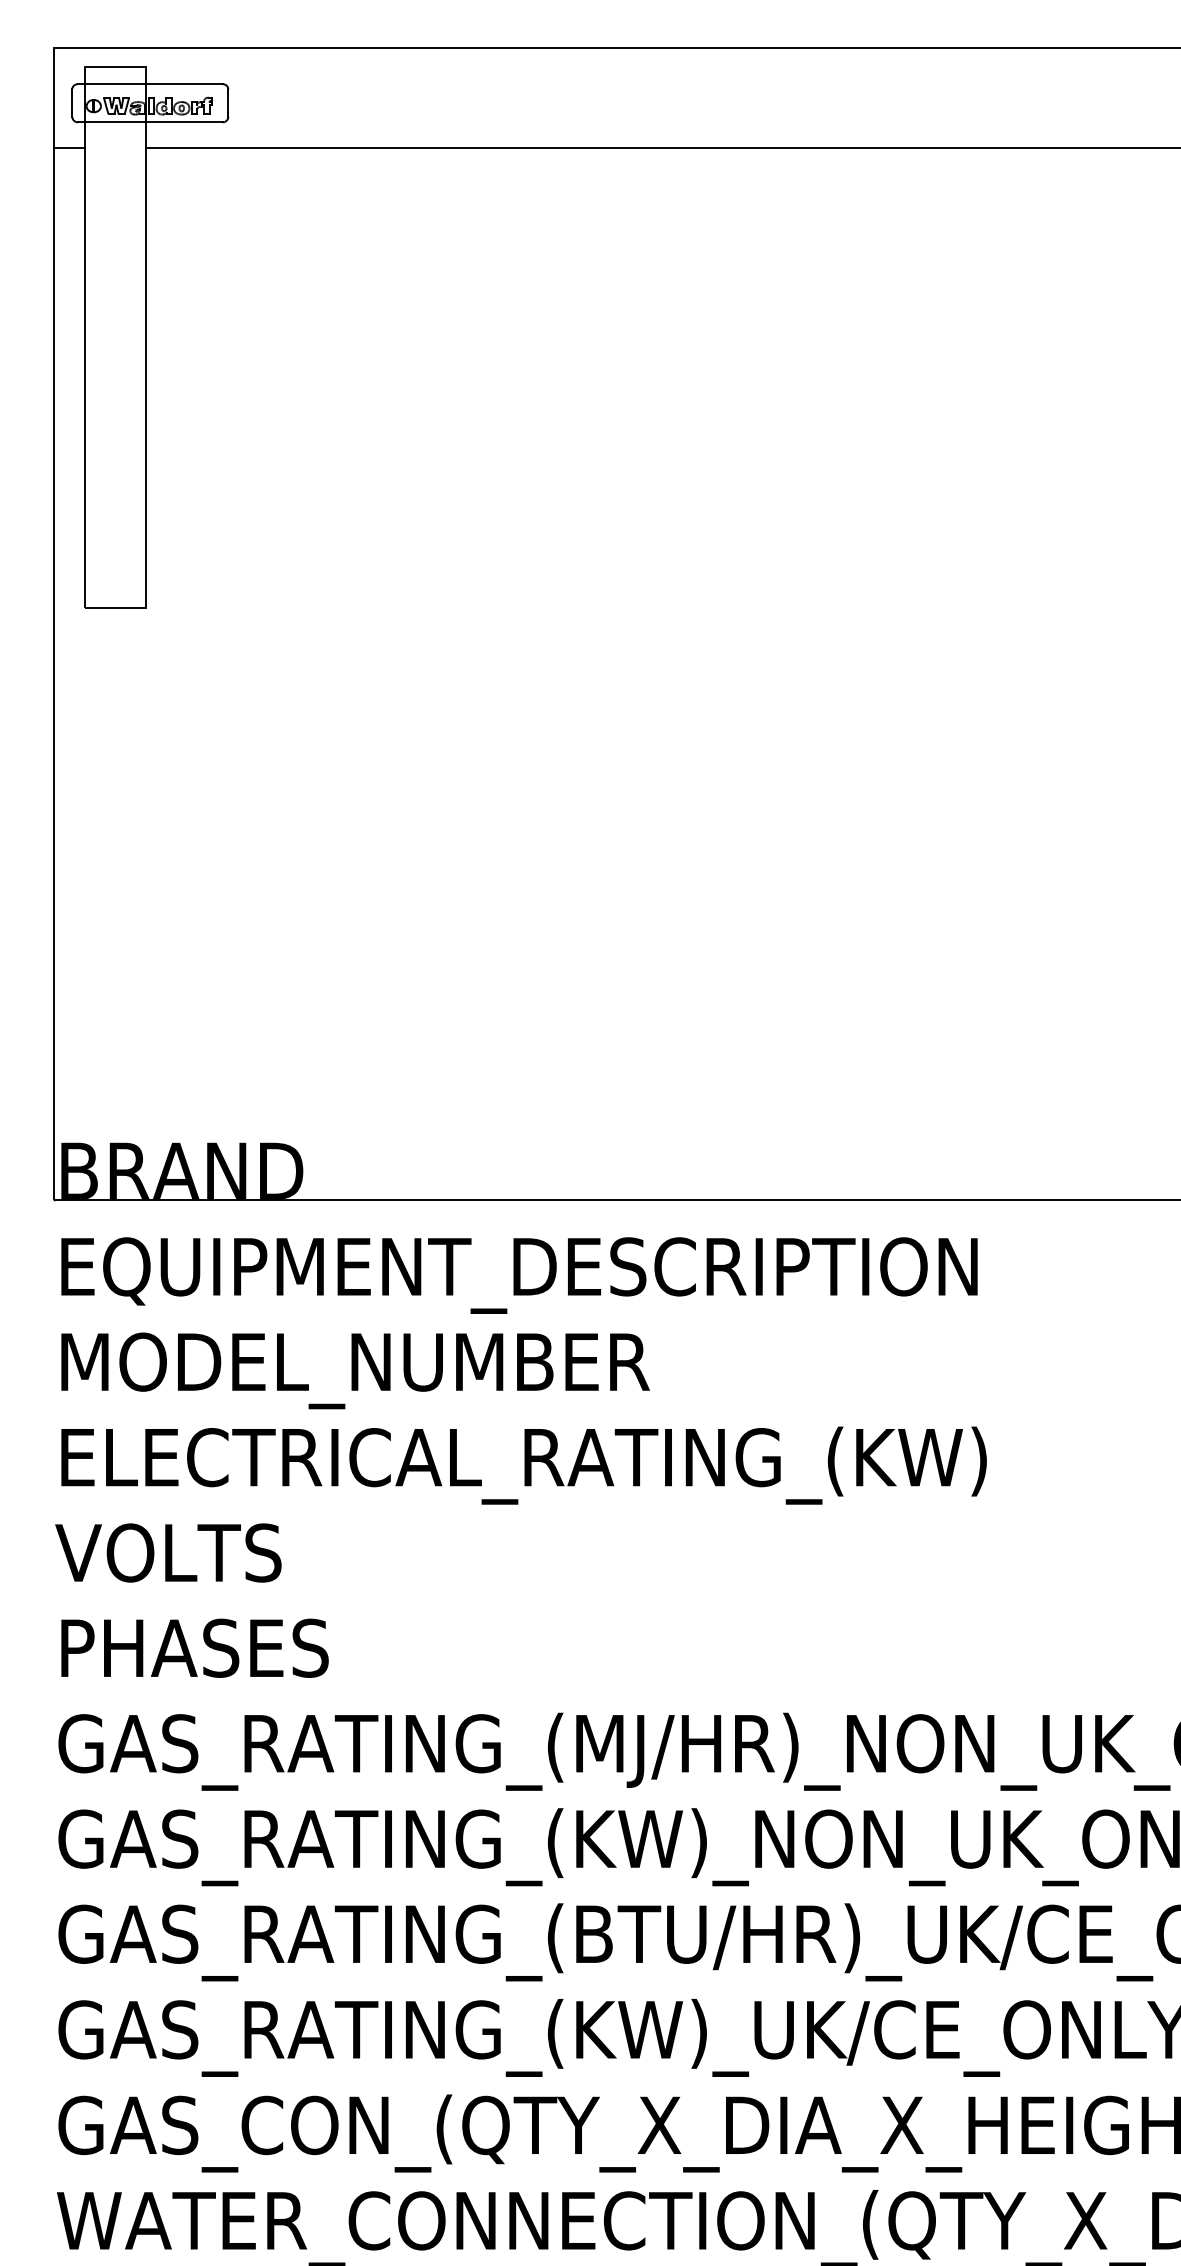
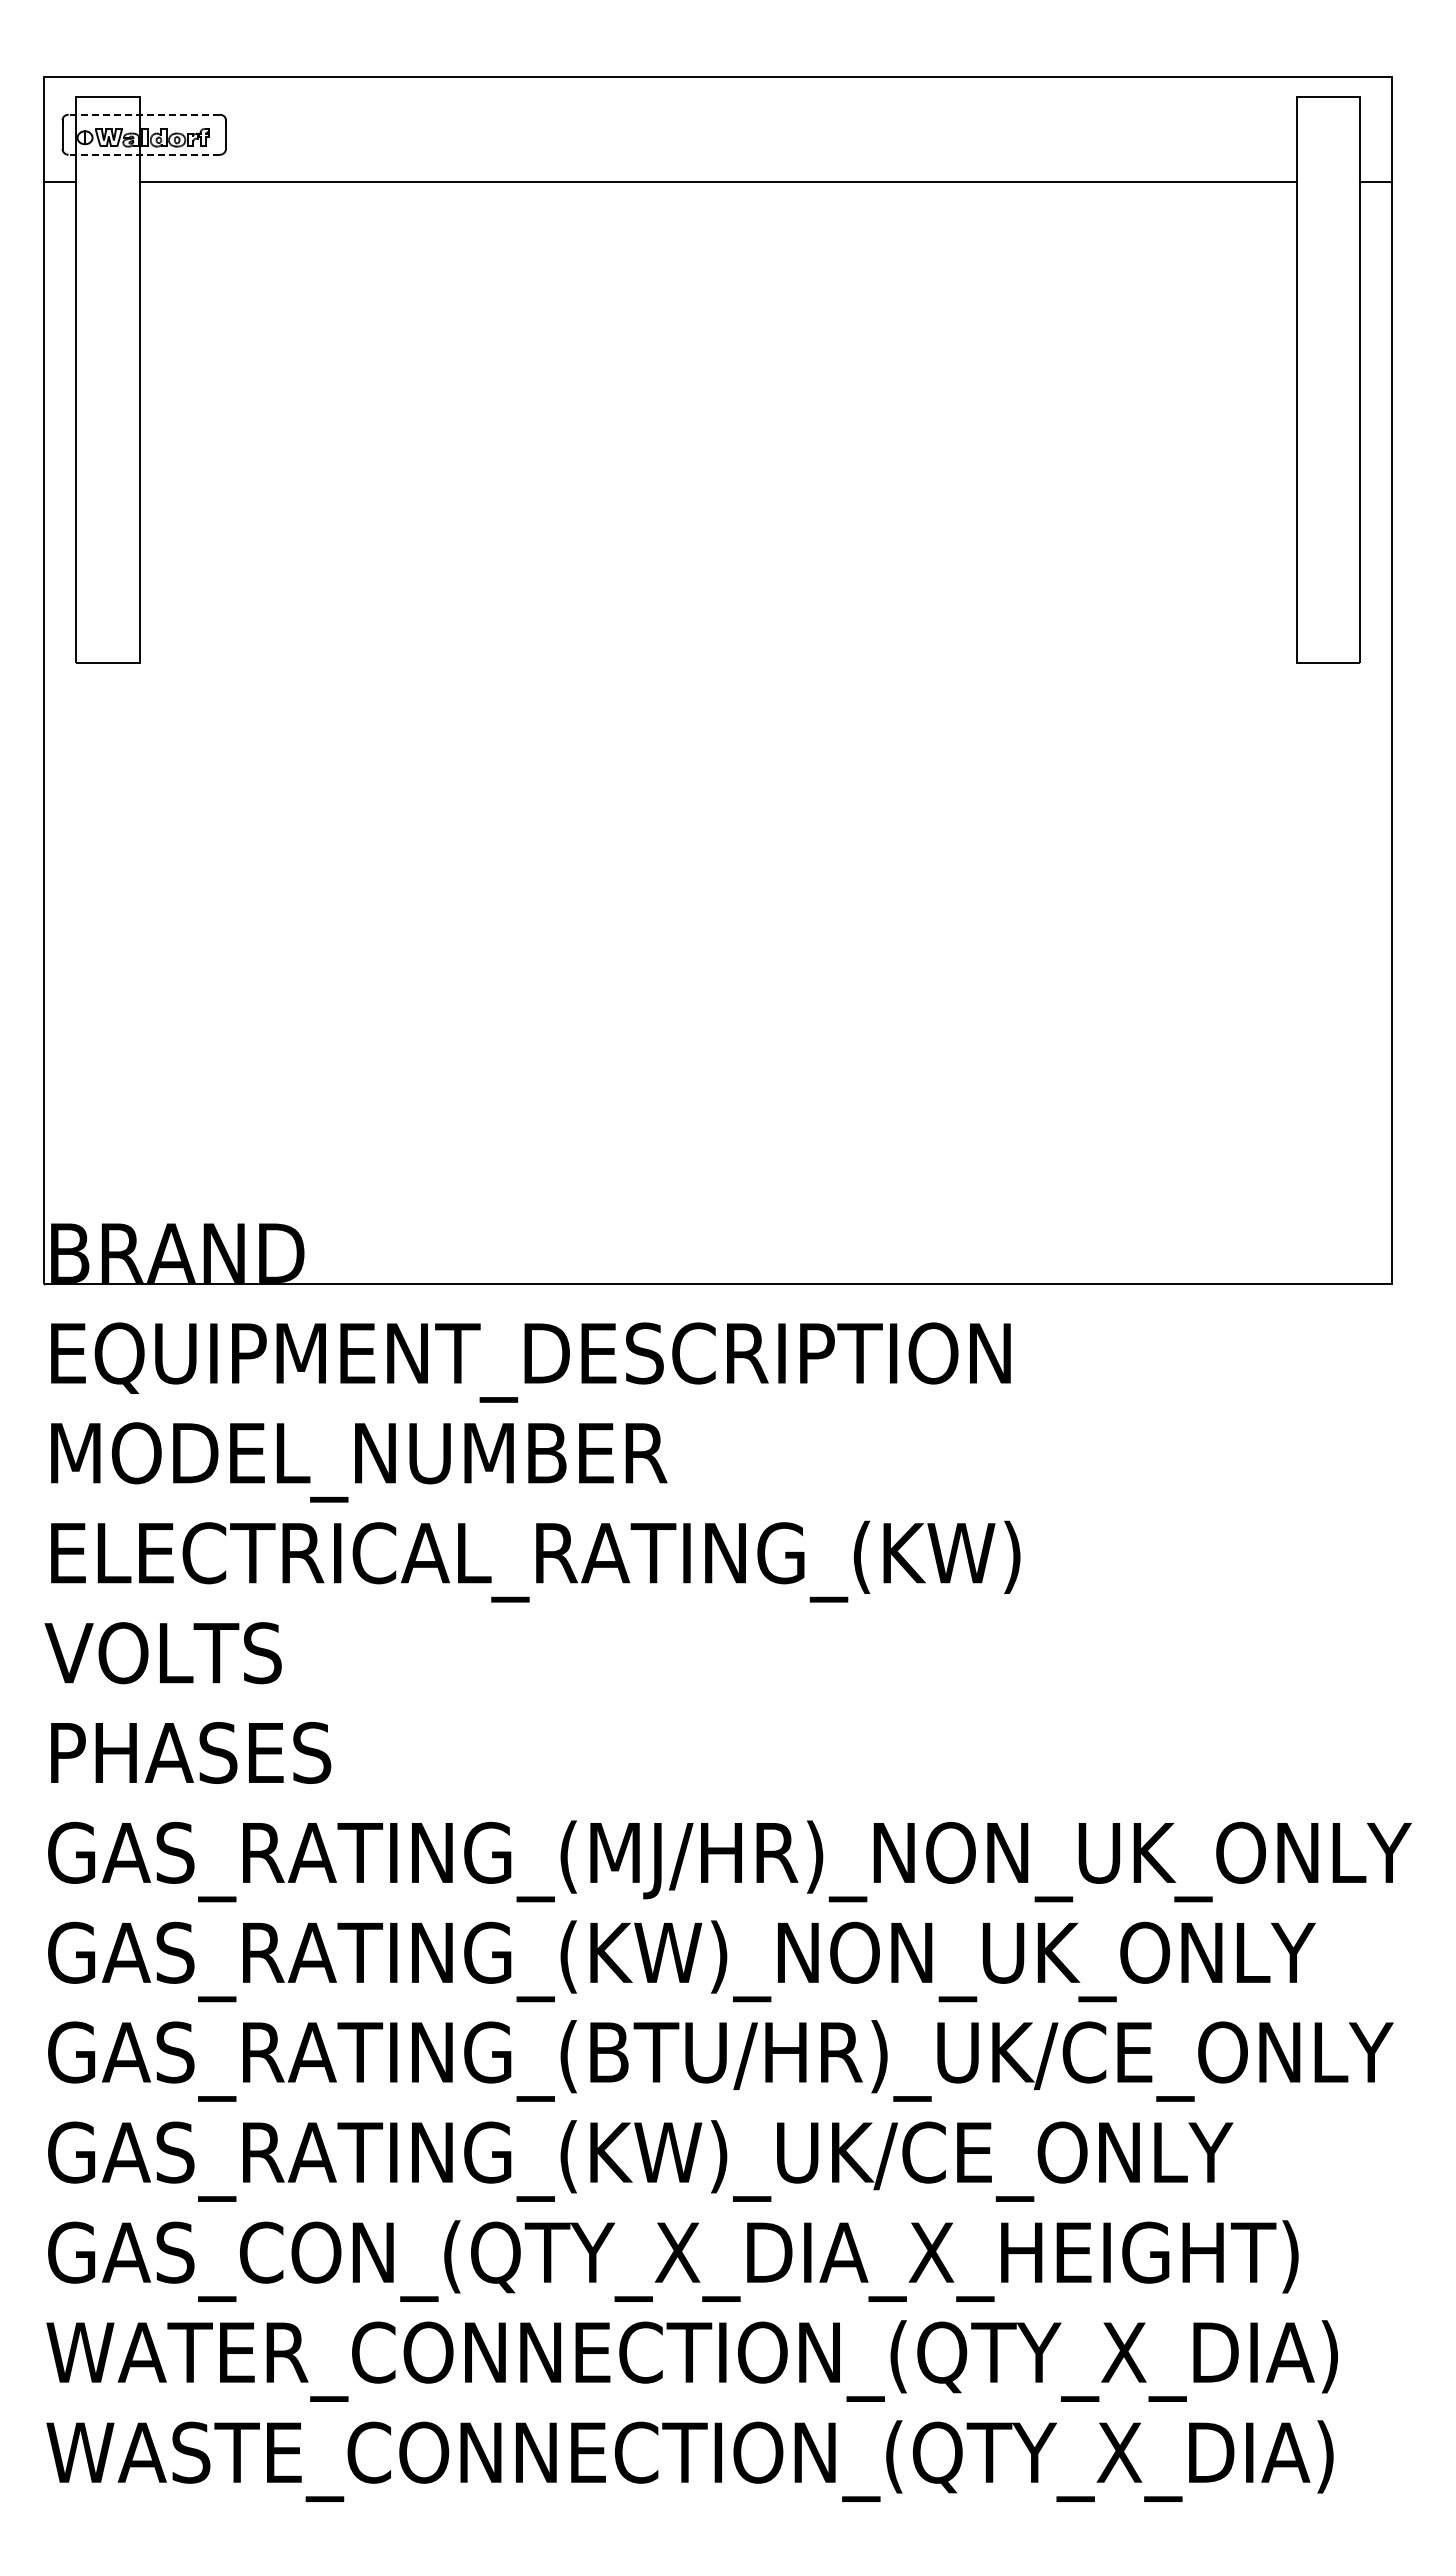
line: (150, 83) -> (144, 114), solid -> dashed
line: (150, 122) -> (144, 154), solid -> dashed

